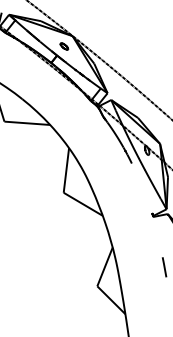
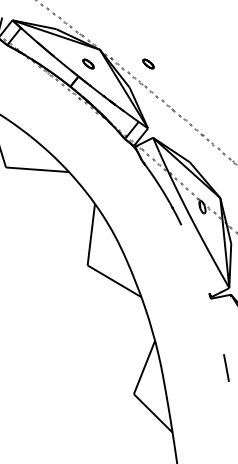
part: (107, 46) -> (148, 63), added

